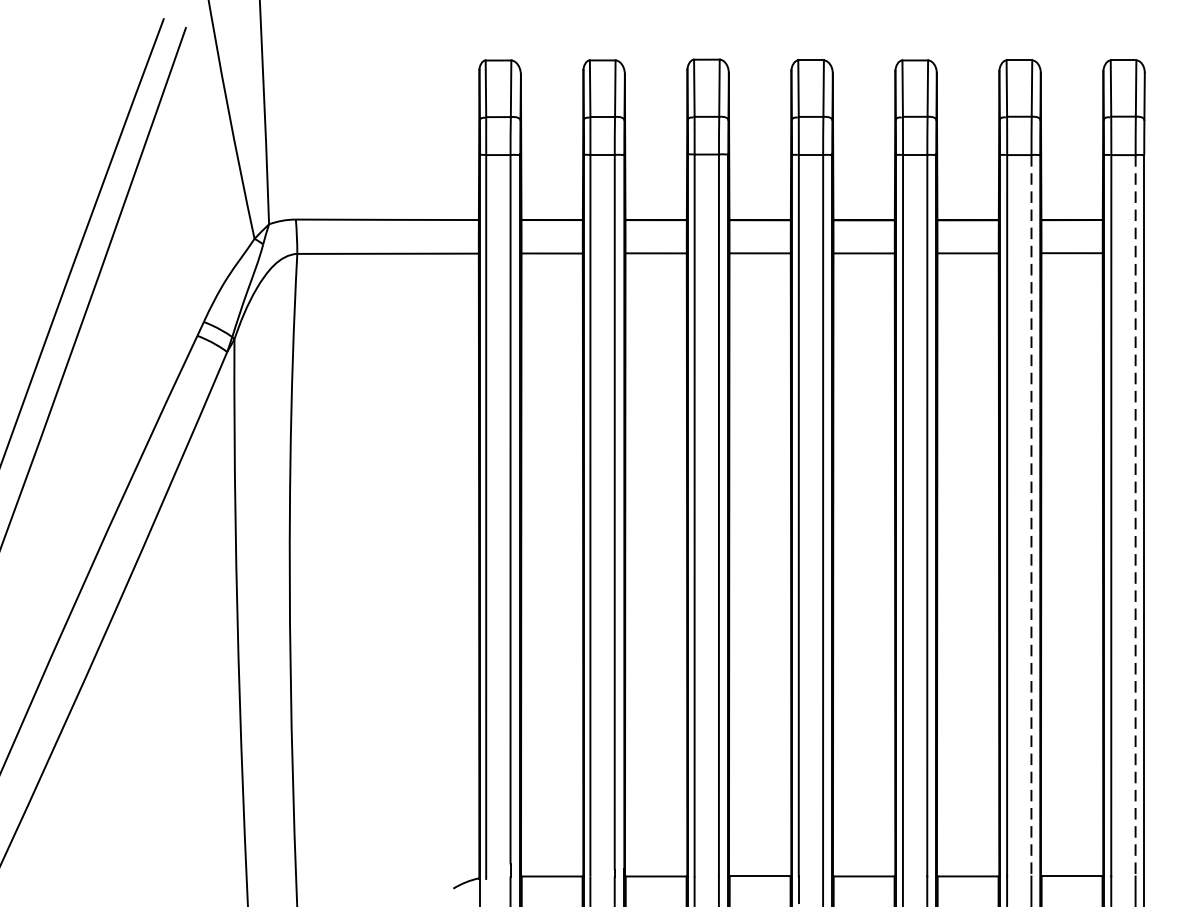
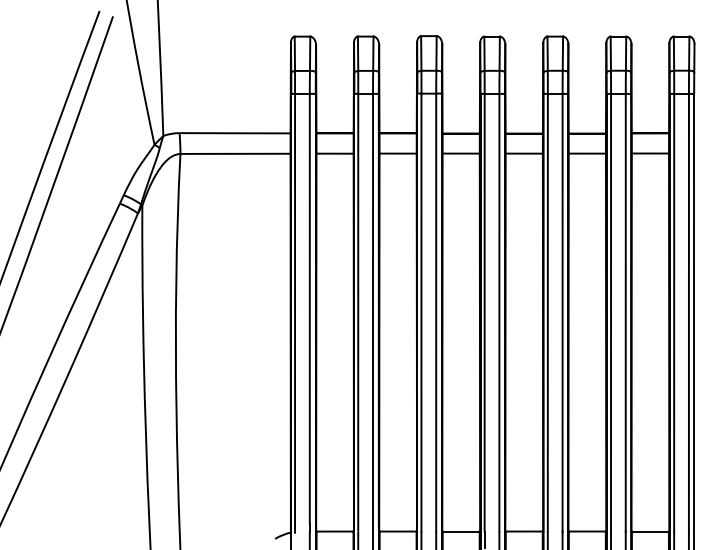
line: (1031, 515) -> (625, 312), dashed -> solid
line: (1134, 515) -> (688, 312), dashed -> solid

